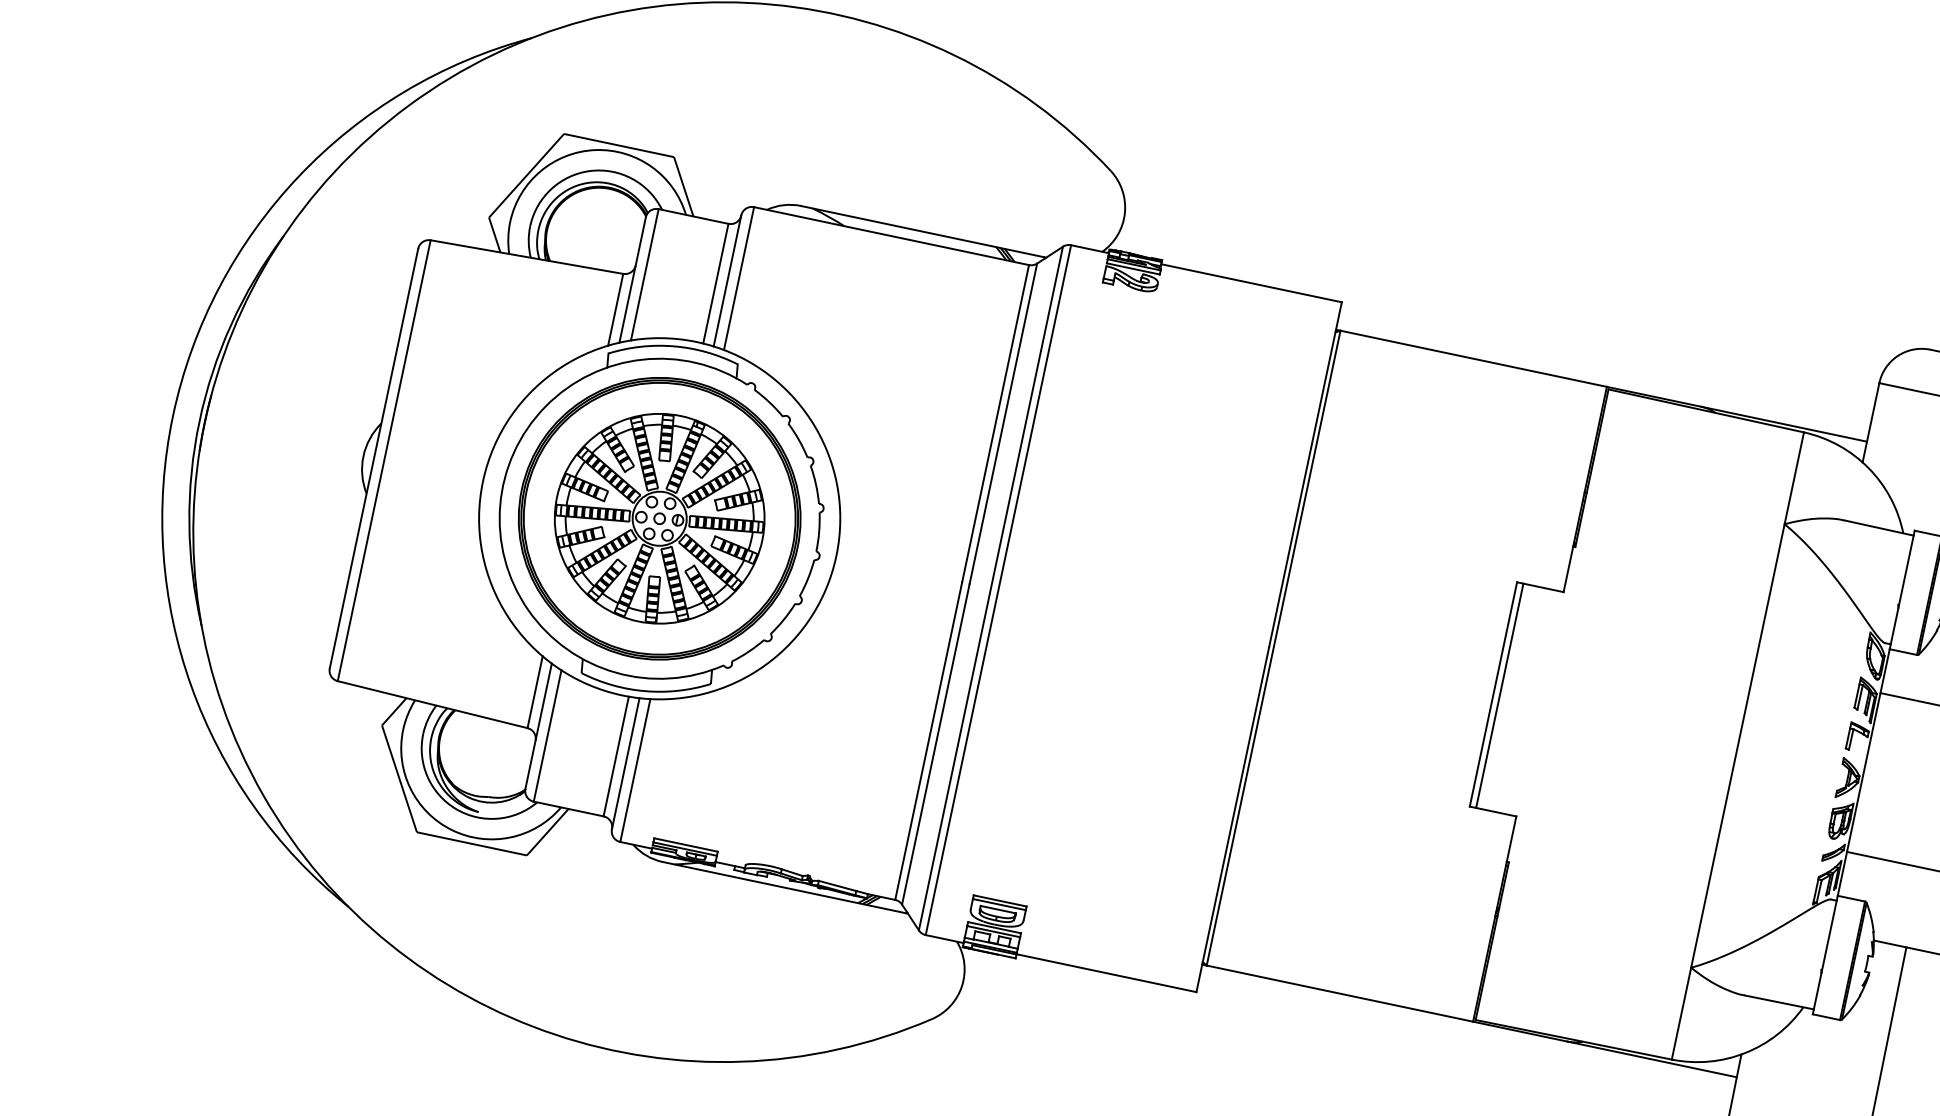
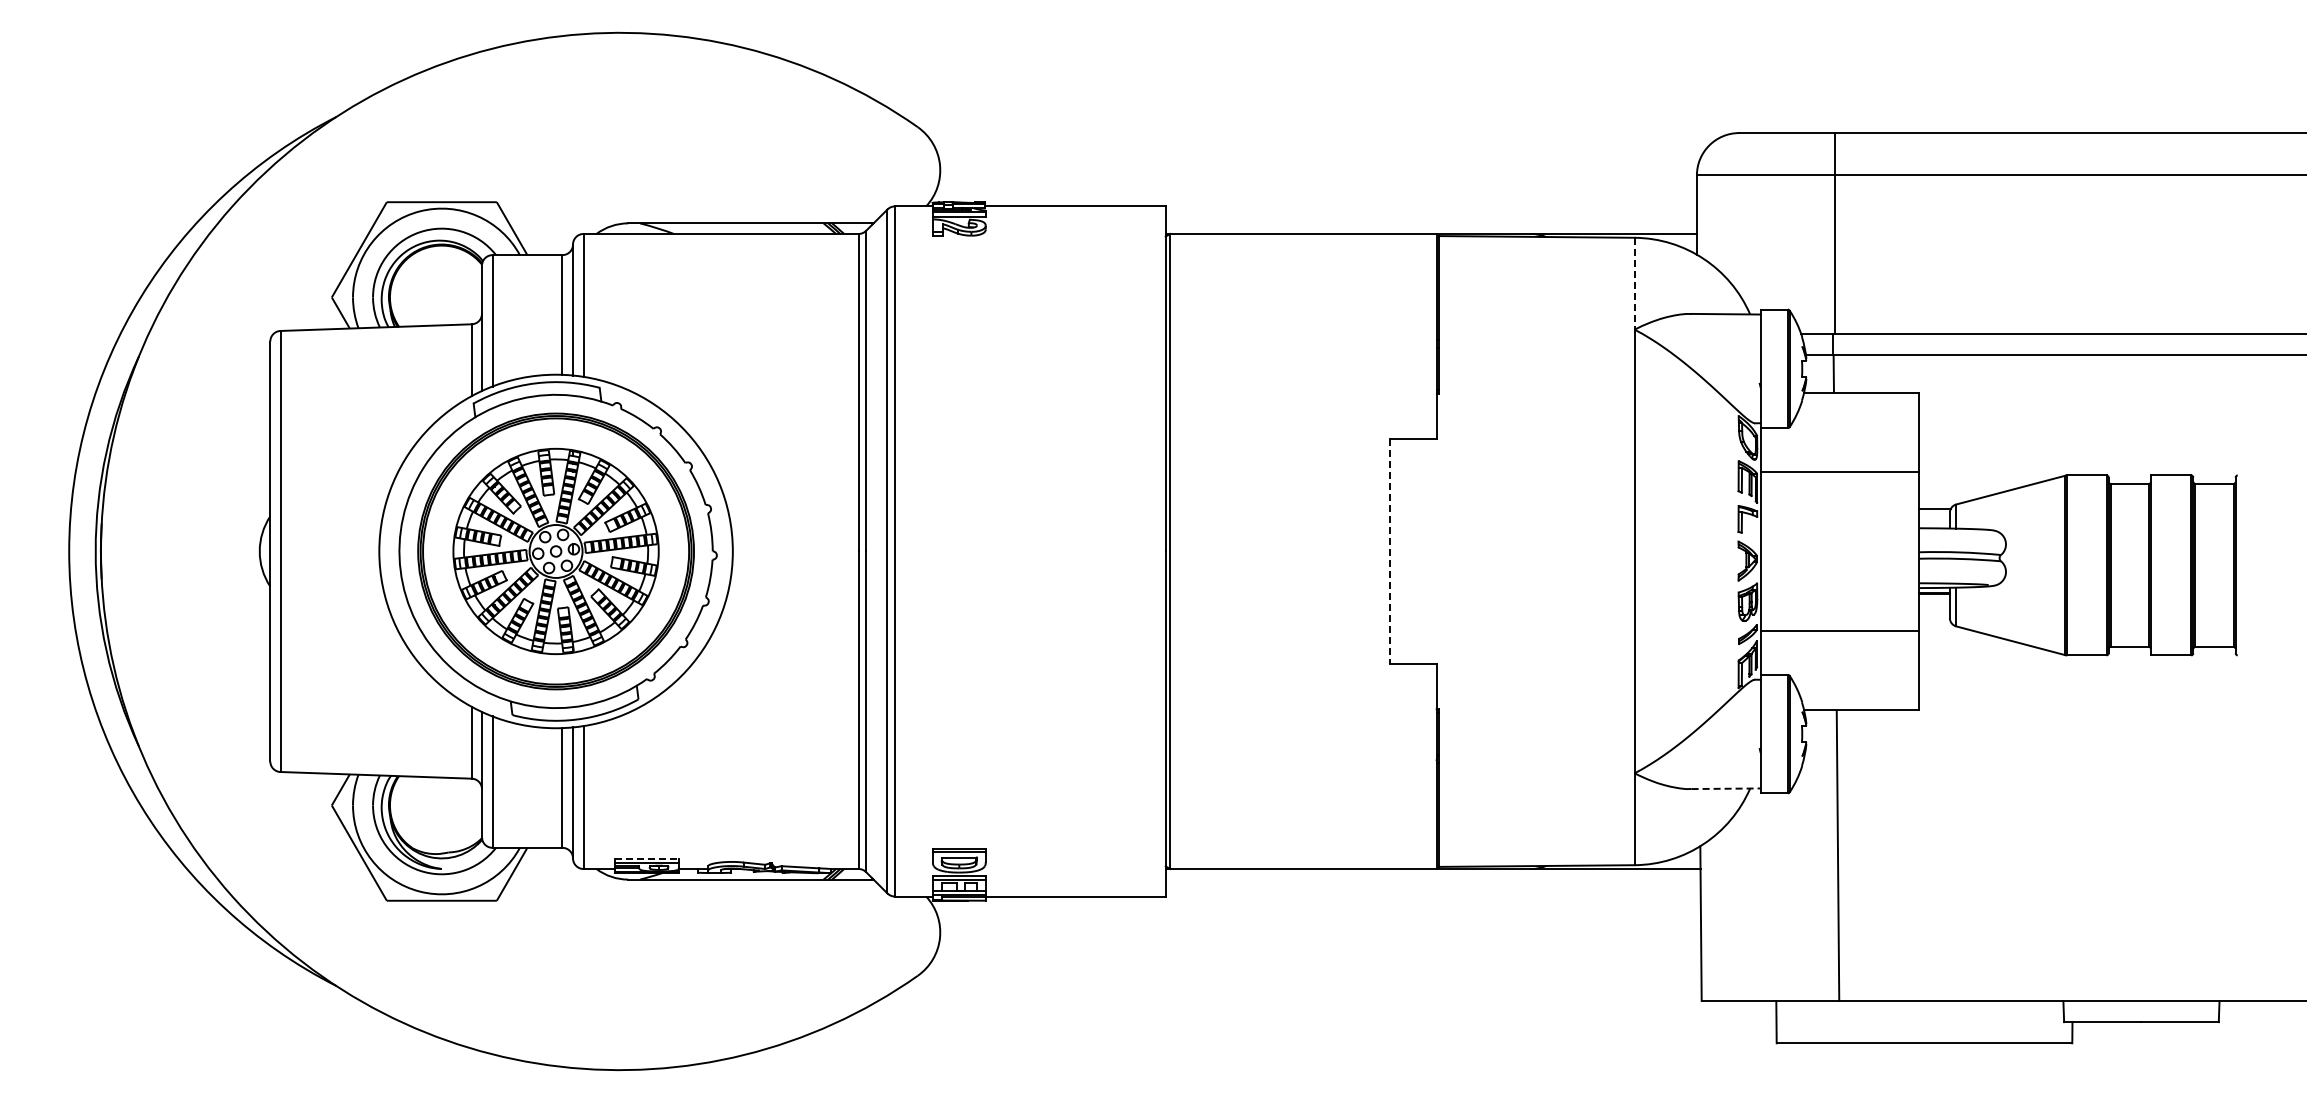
line: (1794, 478) -> (1634, 283), solid -> dashed
line: (1493, 694) -> (1390, 551), solid -> dashed
line: (1499, 695) -> (1396, 551), removed
line: (686, 844) -> (647, 858), solid -> dashed
line: (1779, 1002) -> (1726, 788), solid -> dashed

